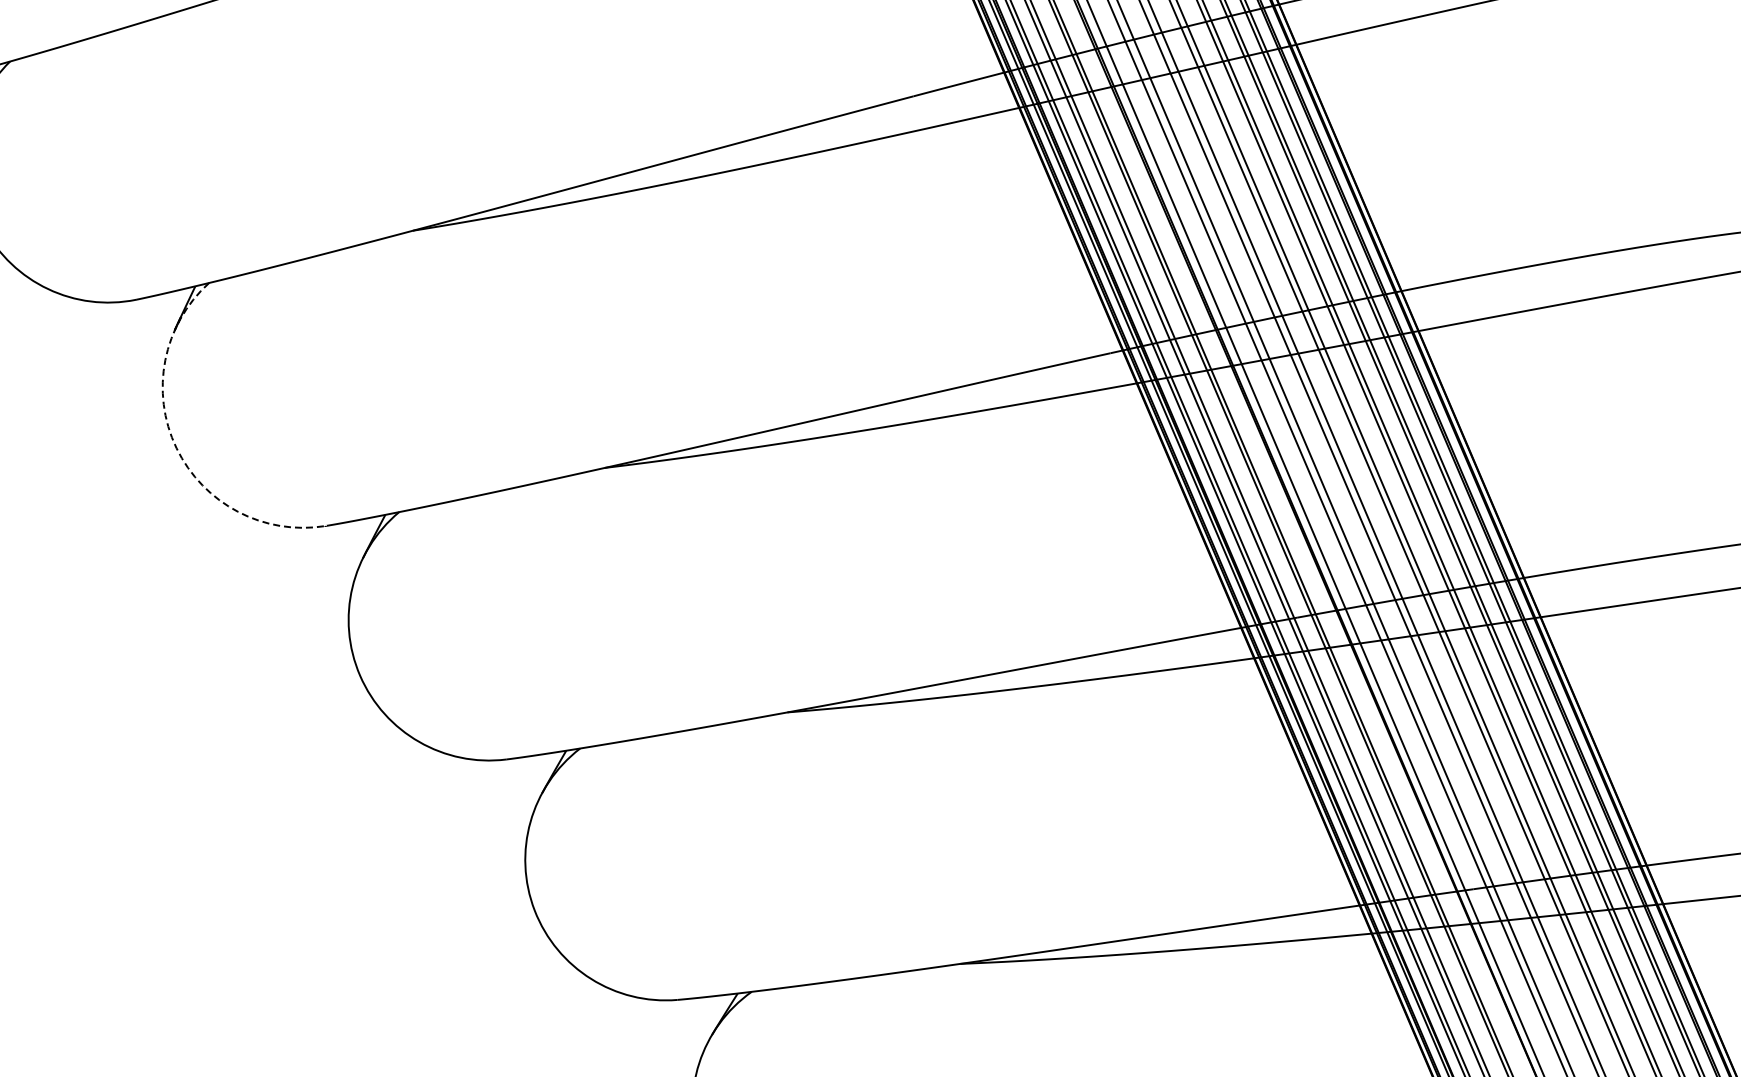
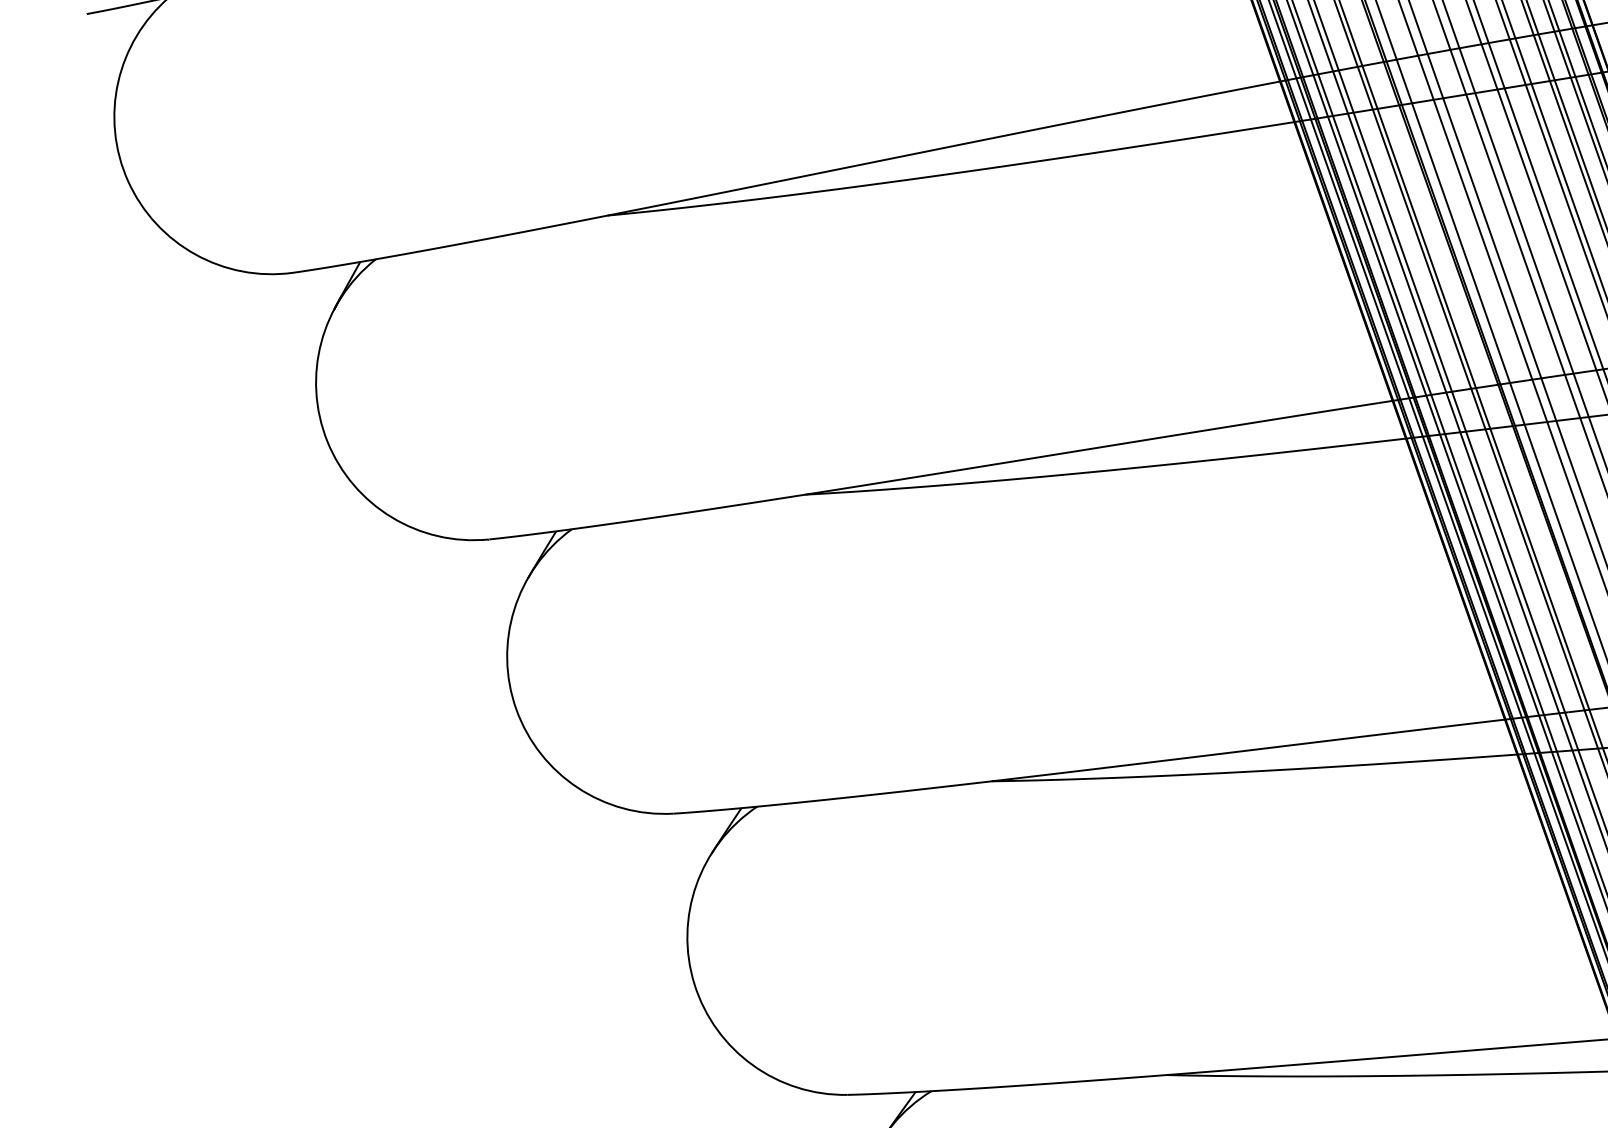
arc: (176, 448) -> (327, 442), dashed -> solid

